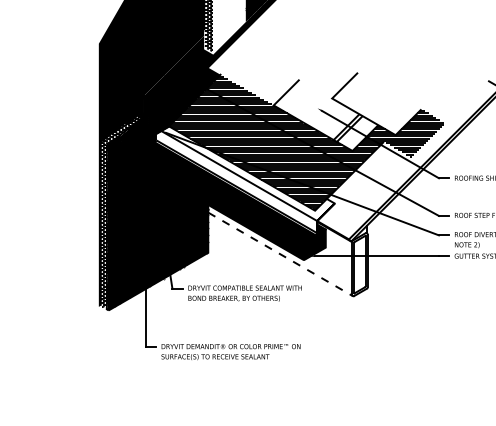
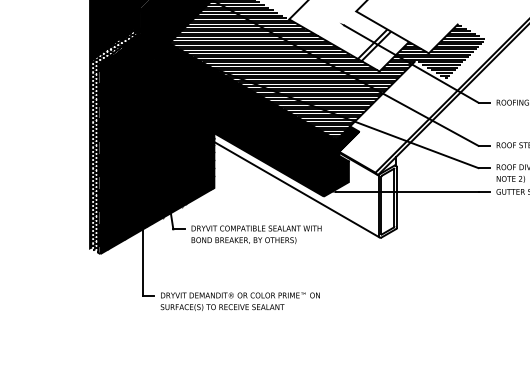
fill: (244, 180) -> (255, 105), added
line: (280, 254) -> (297, 190), dashed -> solid

